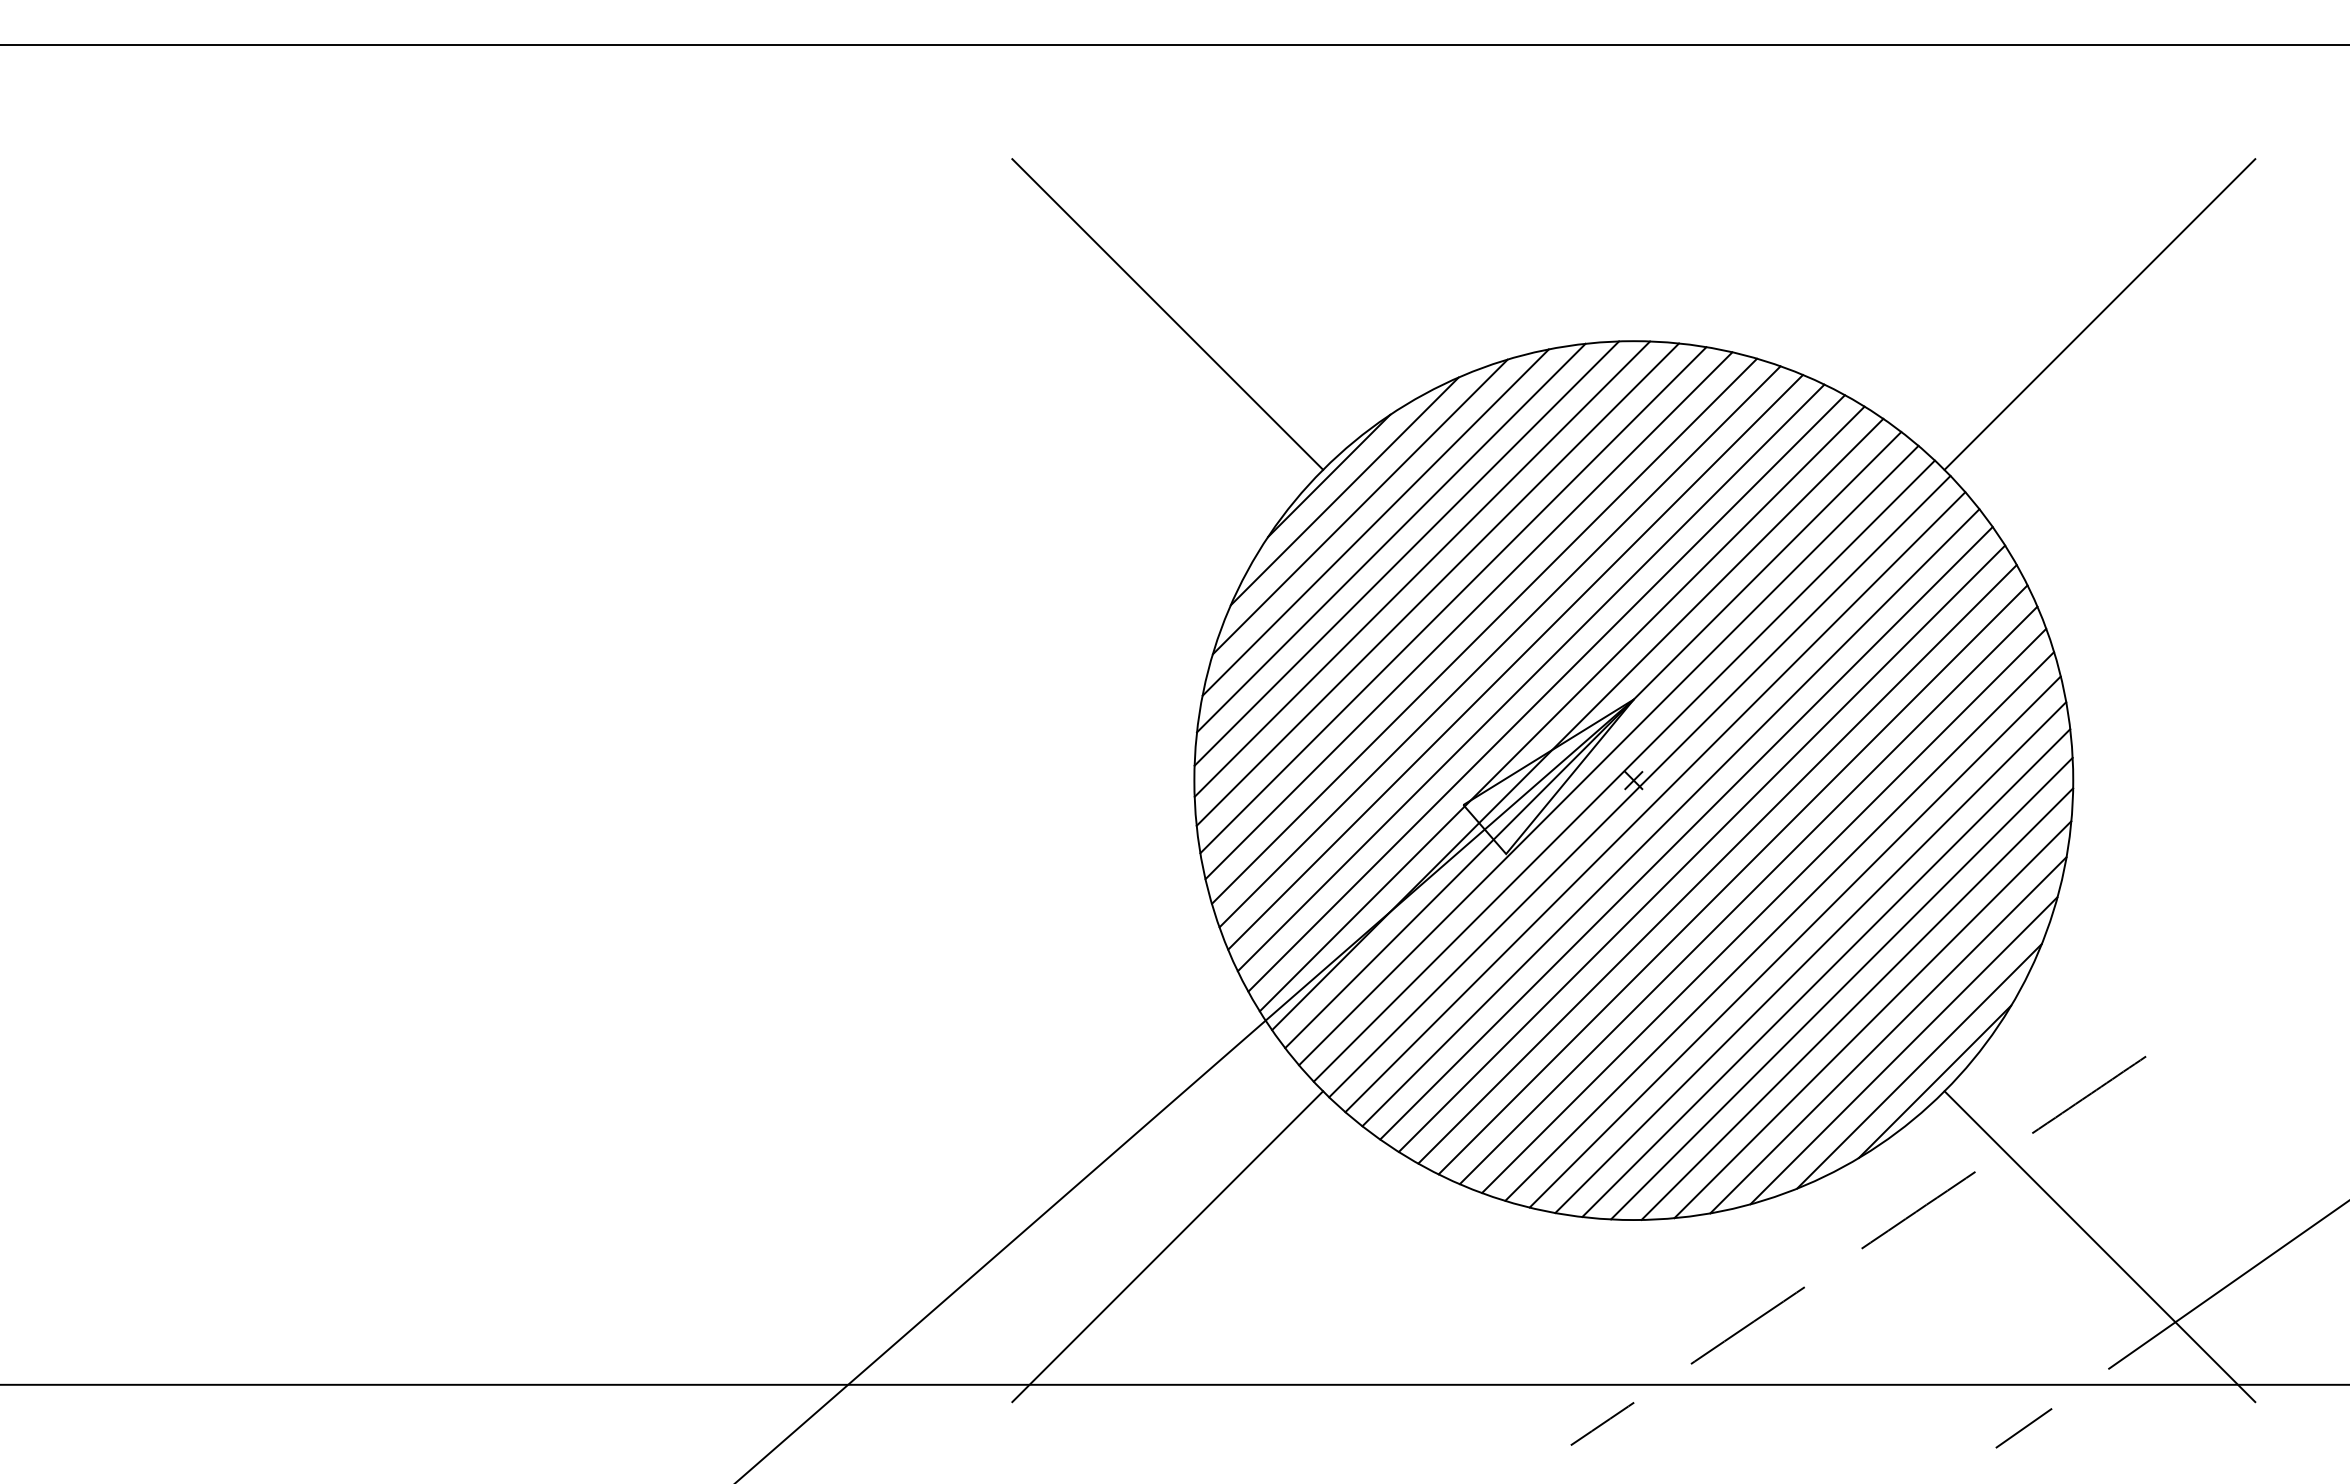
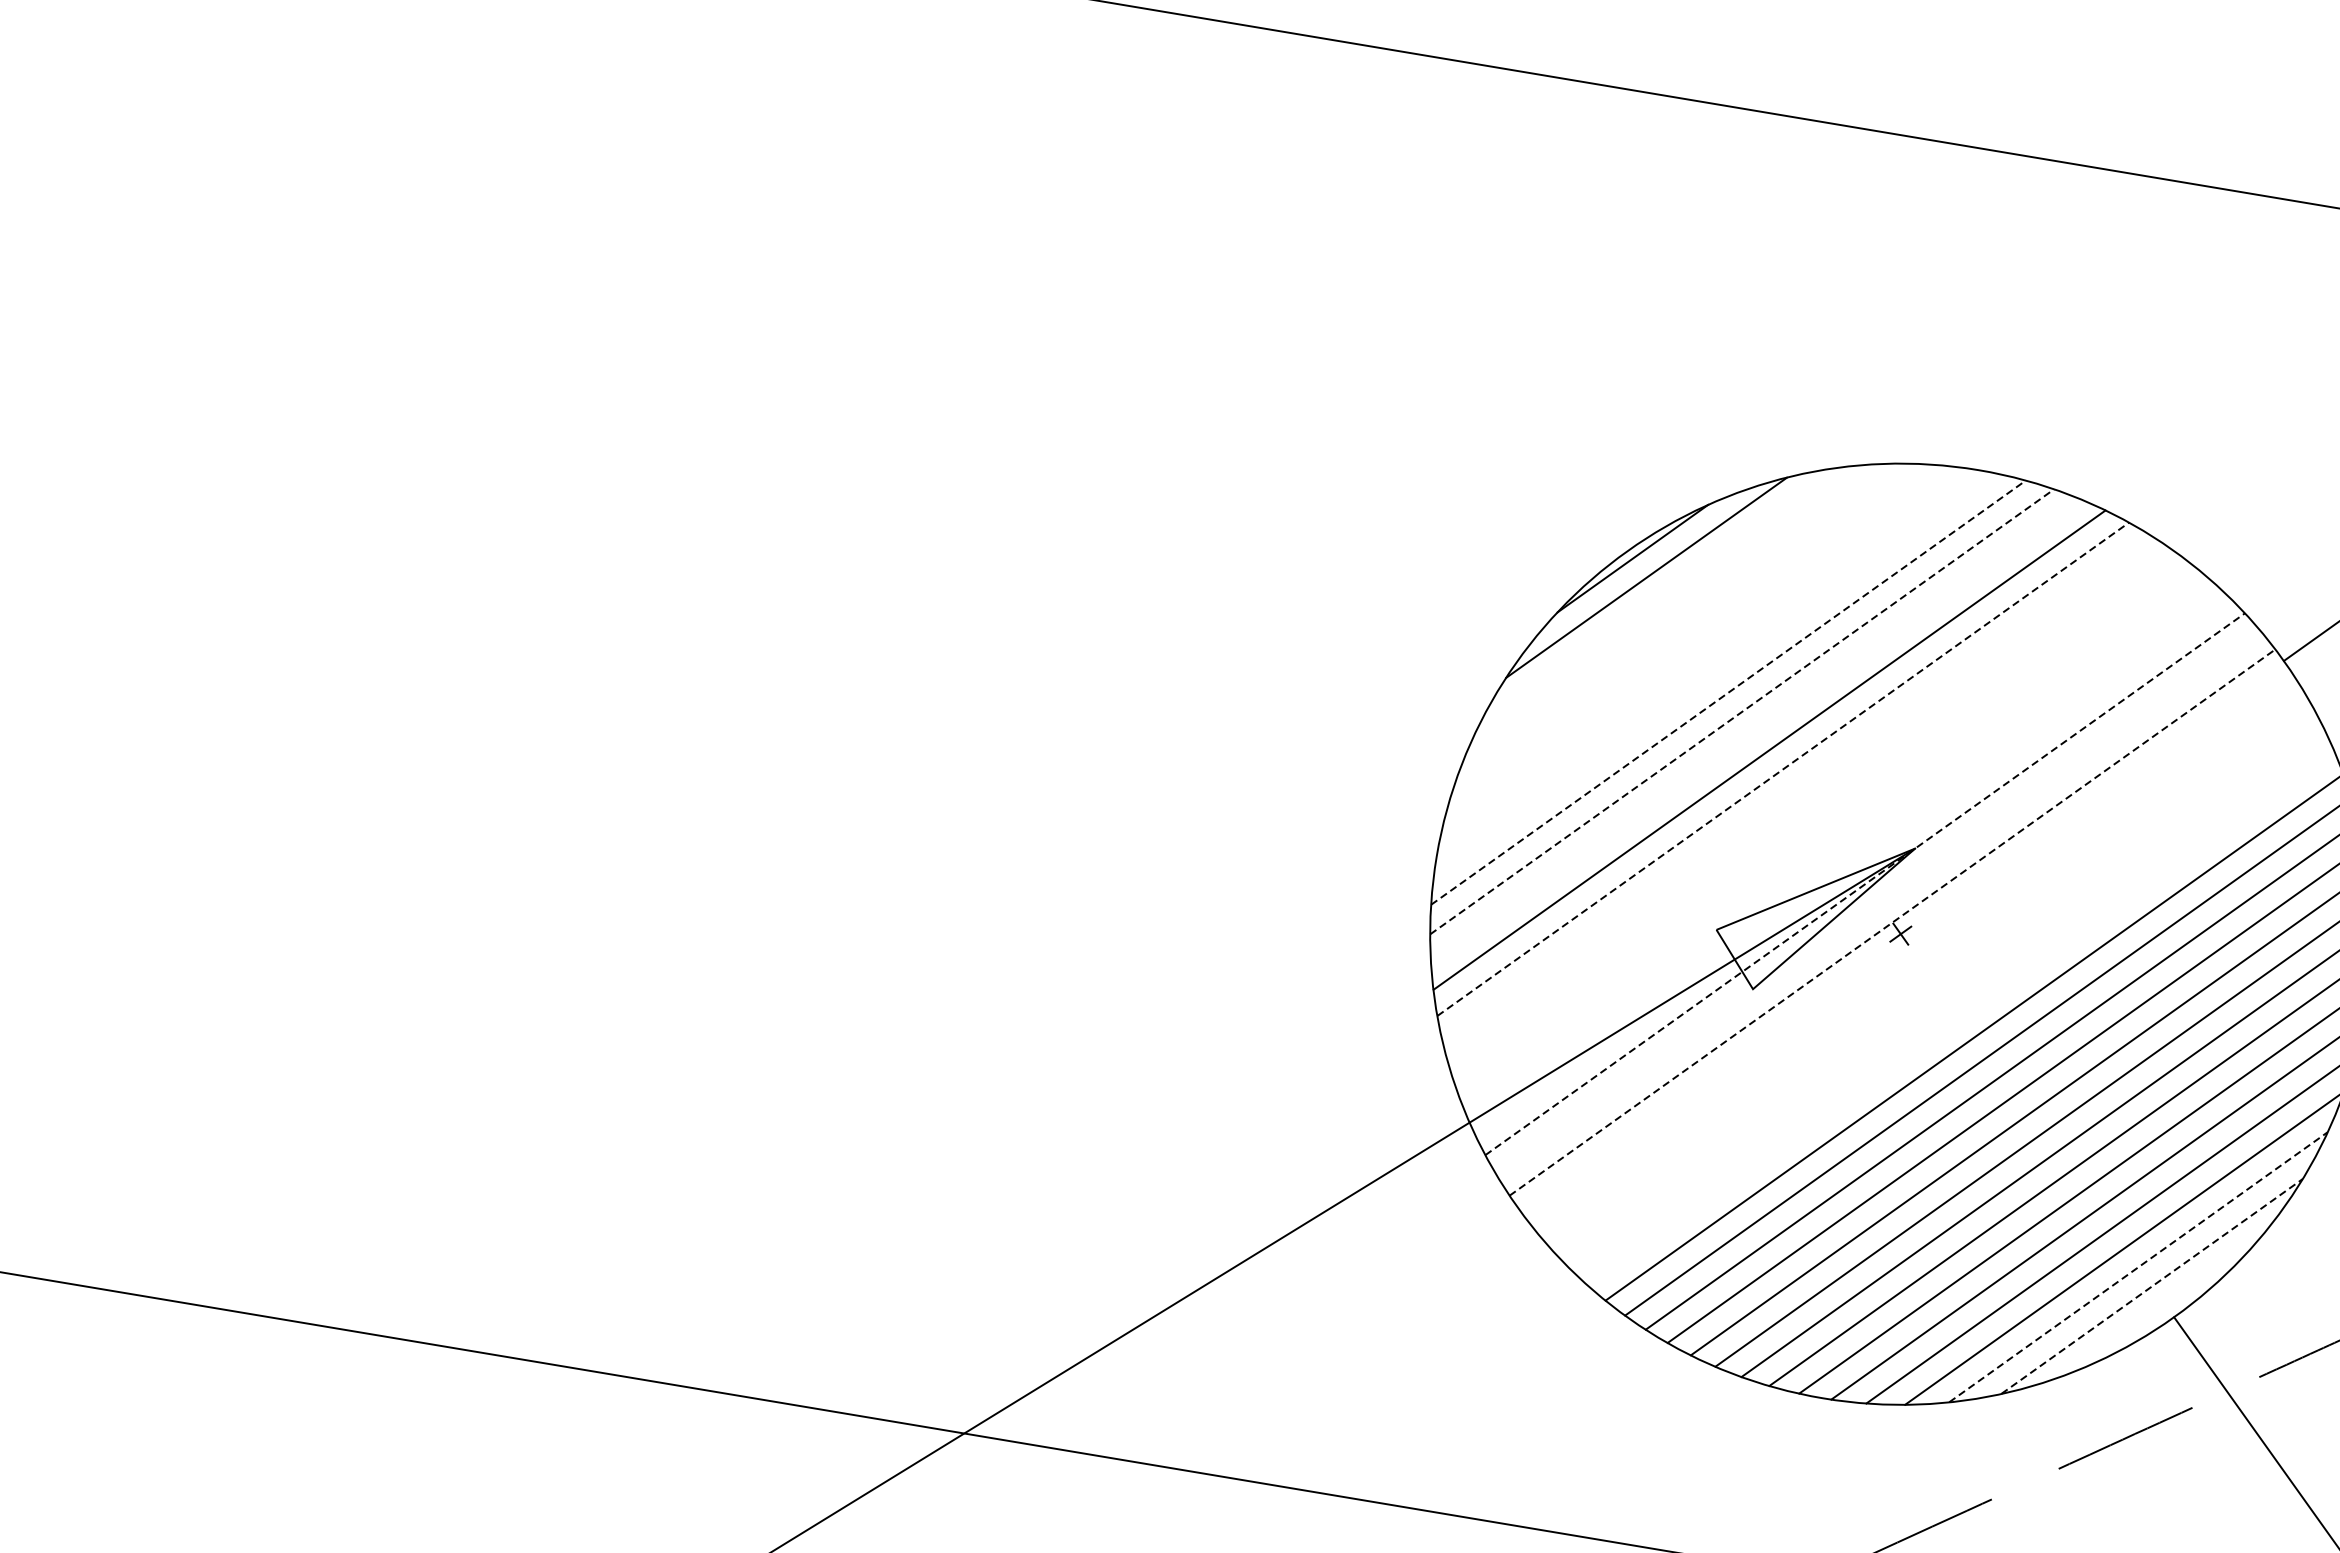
line: (1167, 314) -> (1490, 359), removed
line: (1359, 506) -> (1659, 596), removed
line: (1375, 522) -> (1673, 615), removed
line: (1391, 537) -> (1687, 634), removed
line: (1406, 553) -> (1700, 654), removed
line: (1422, 568) -> (1715, 672), removed
line: (1438, 584) -> (1729, 692), solid -> dashed
line: (1453, 600) -> (1742, 712), solid -> dashed
line: (1468, 615) -> (1755, 730), removed
line: (1500, 646) -> (1783, 769), solid -> dashed
line: (1515, 662) -> (1796, 788), removed
line: (1530, 677) -> (1809, 807), removed
line: (1546, 693) -> (1823, 826), removed
line: (1561, 708) -> (1837, 845), removed
line: (1577, 724) -> (1851, 865), removed
line: (1593, 740) -> (1865, 884), solid -> dashed
line: (1608, 755) -> (1878, 903), removed
line: (1624, 770) -> (1892, 921), solid -> dashed
line: (1639, 786) -> (1905, 941), removed
line: (1655, 802) -> (1919, 961), removed
line: (1670, 817) -> (1933, 979), removed
line: (1686, 833) -> (1947, 999), removed
line: (1701, 848) -> (1960, 1017), removed
line: (1904, 1050) -> (2138, 1267), solid -> dashed
line: (1919, 1066) -> (2152, 1286), solid -> dashed
line: (1934, 1081) -> (2165, 1305), removed
line: (1167, 1246) -> (1325, 1343), removed

